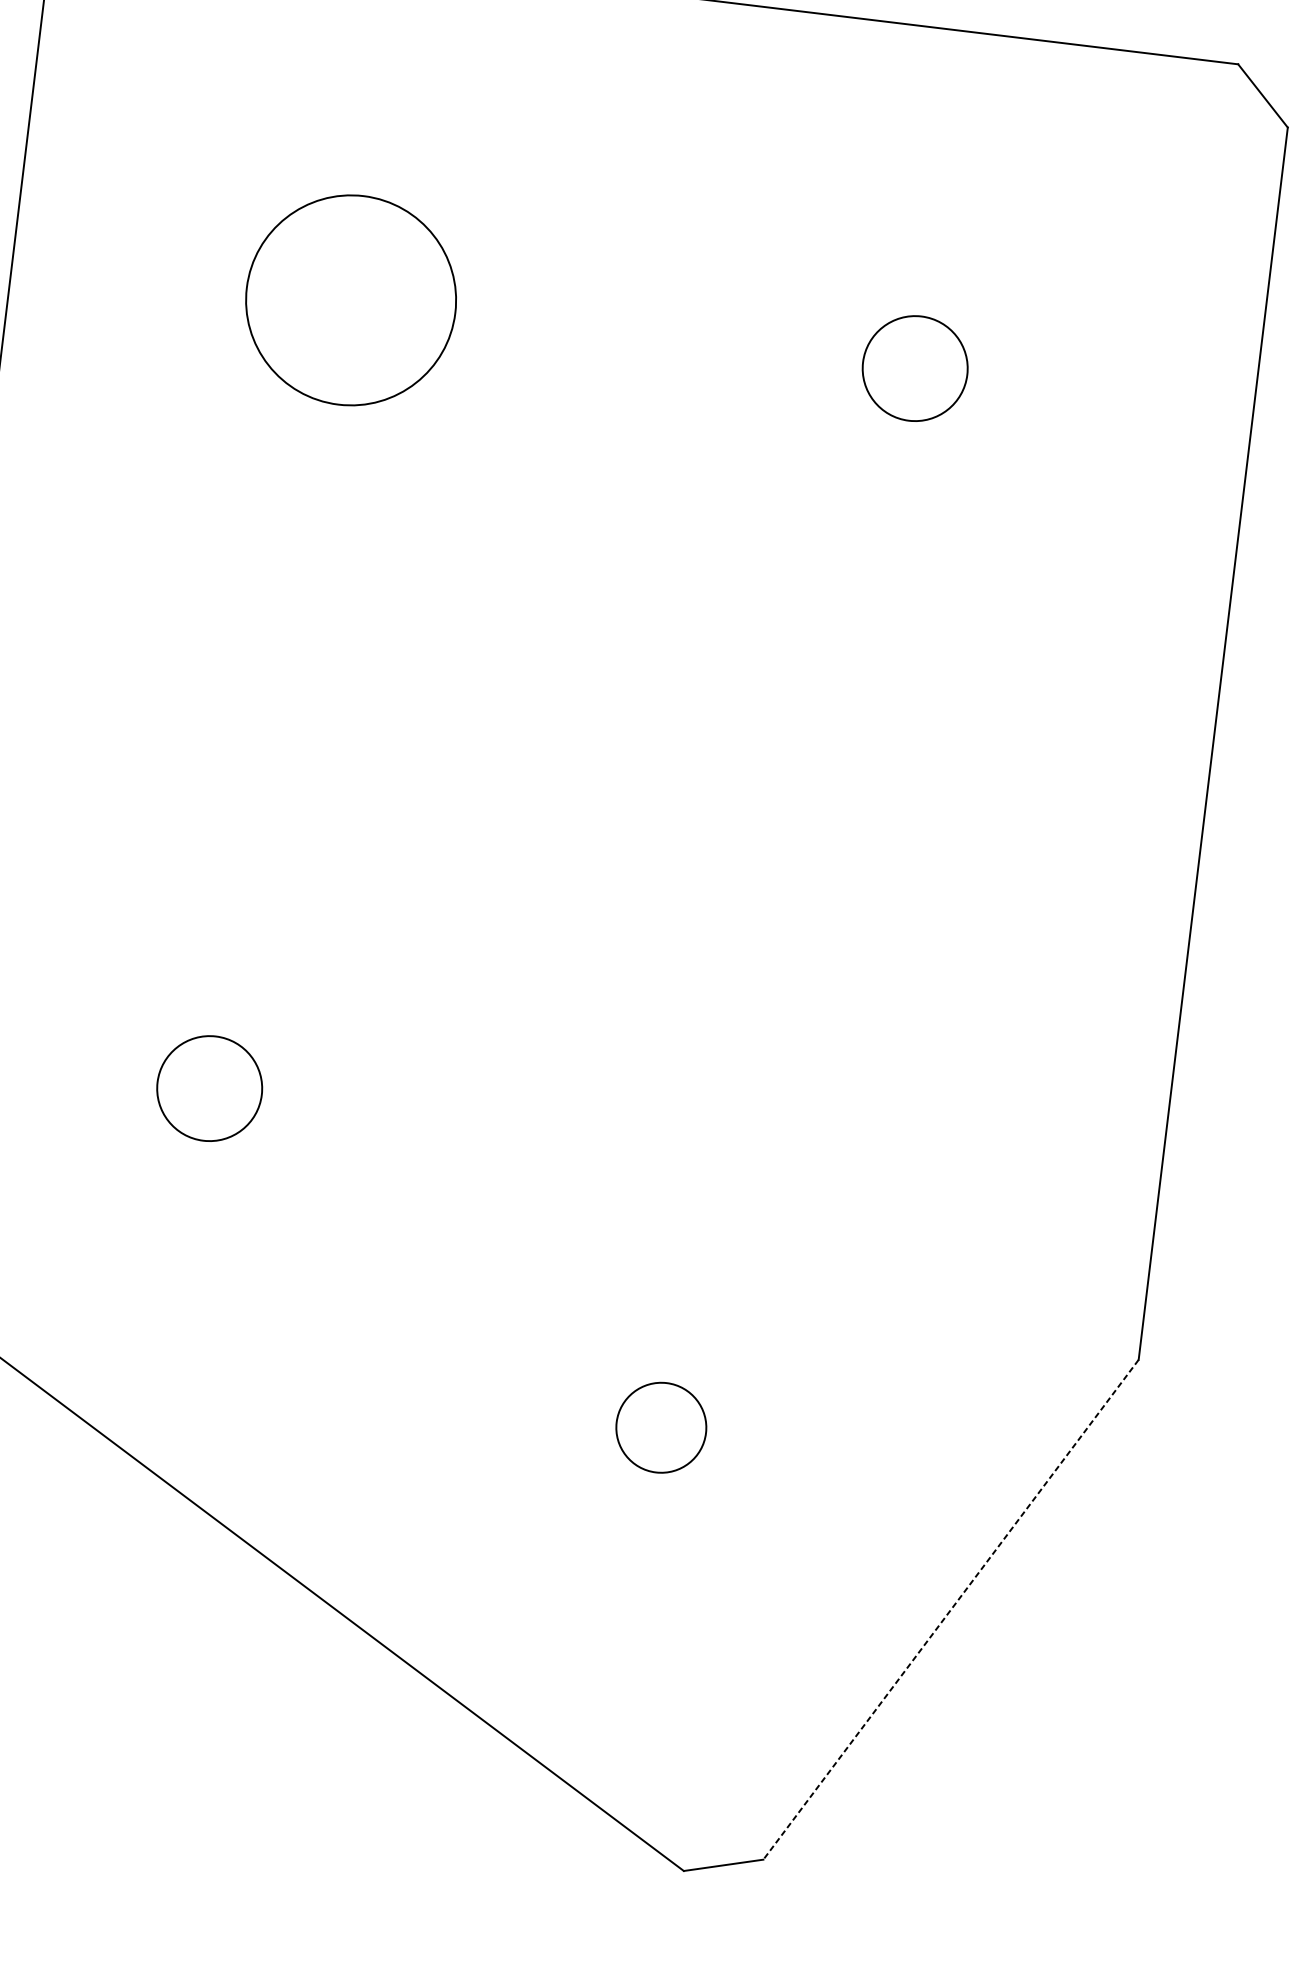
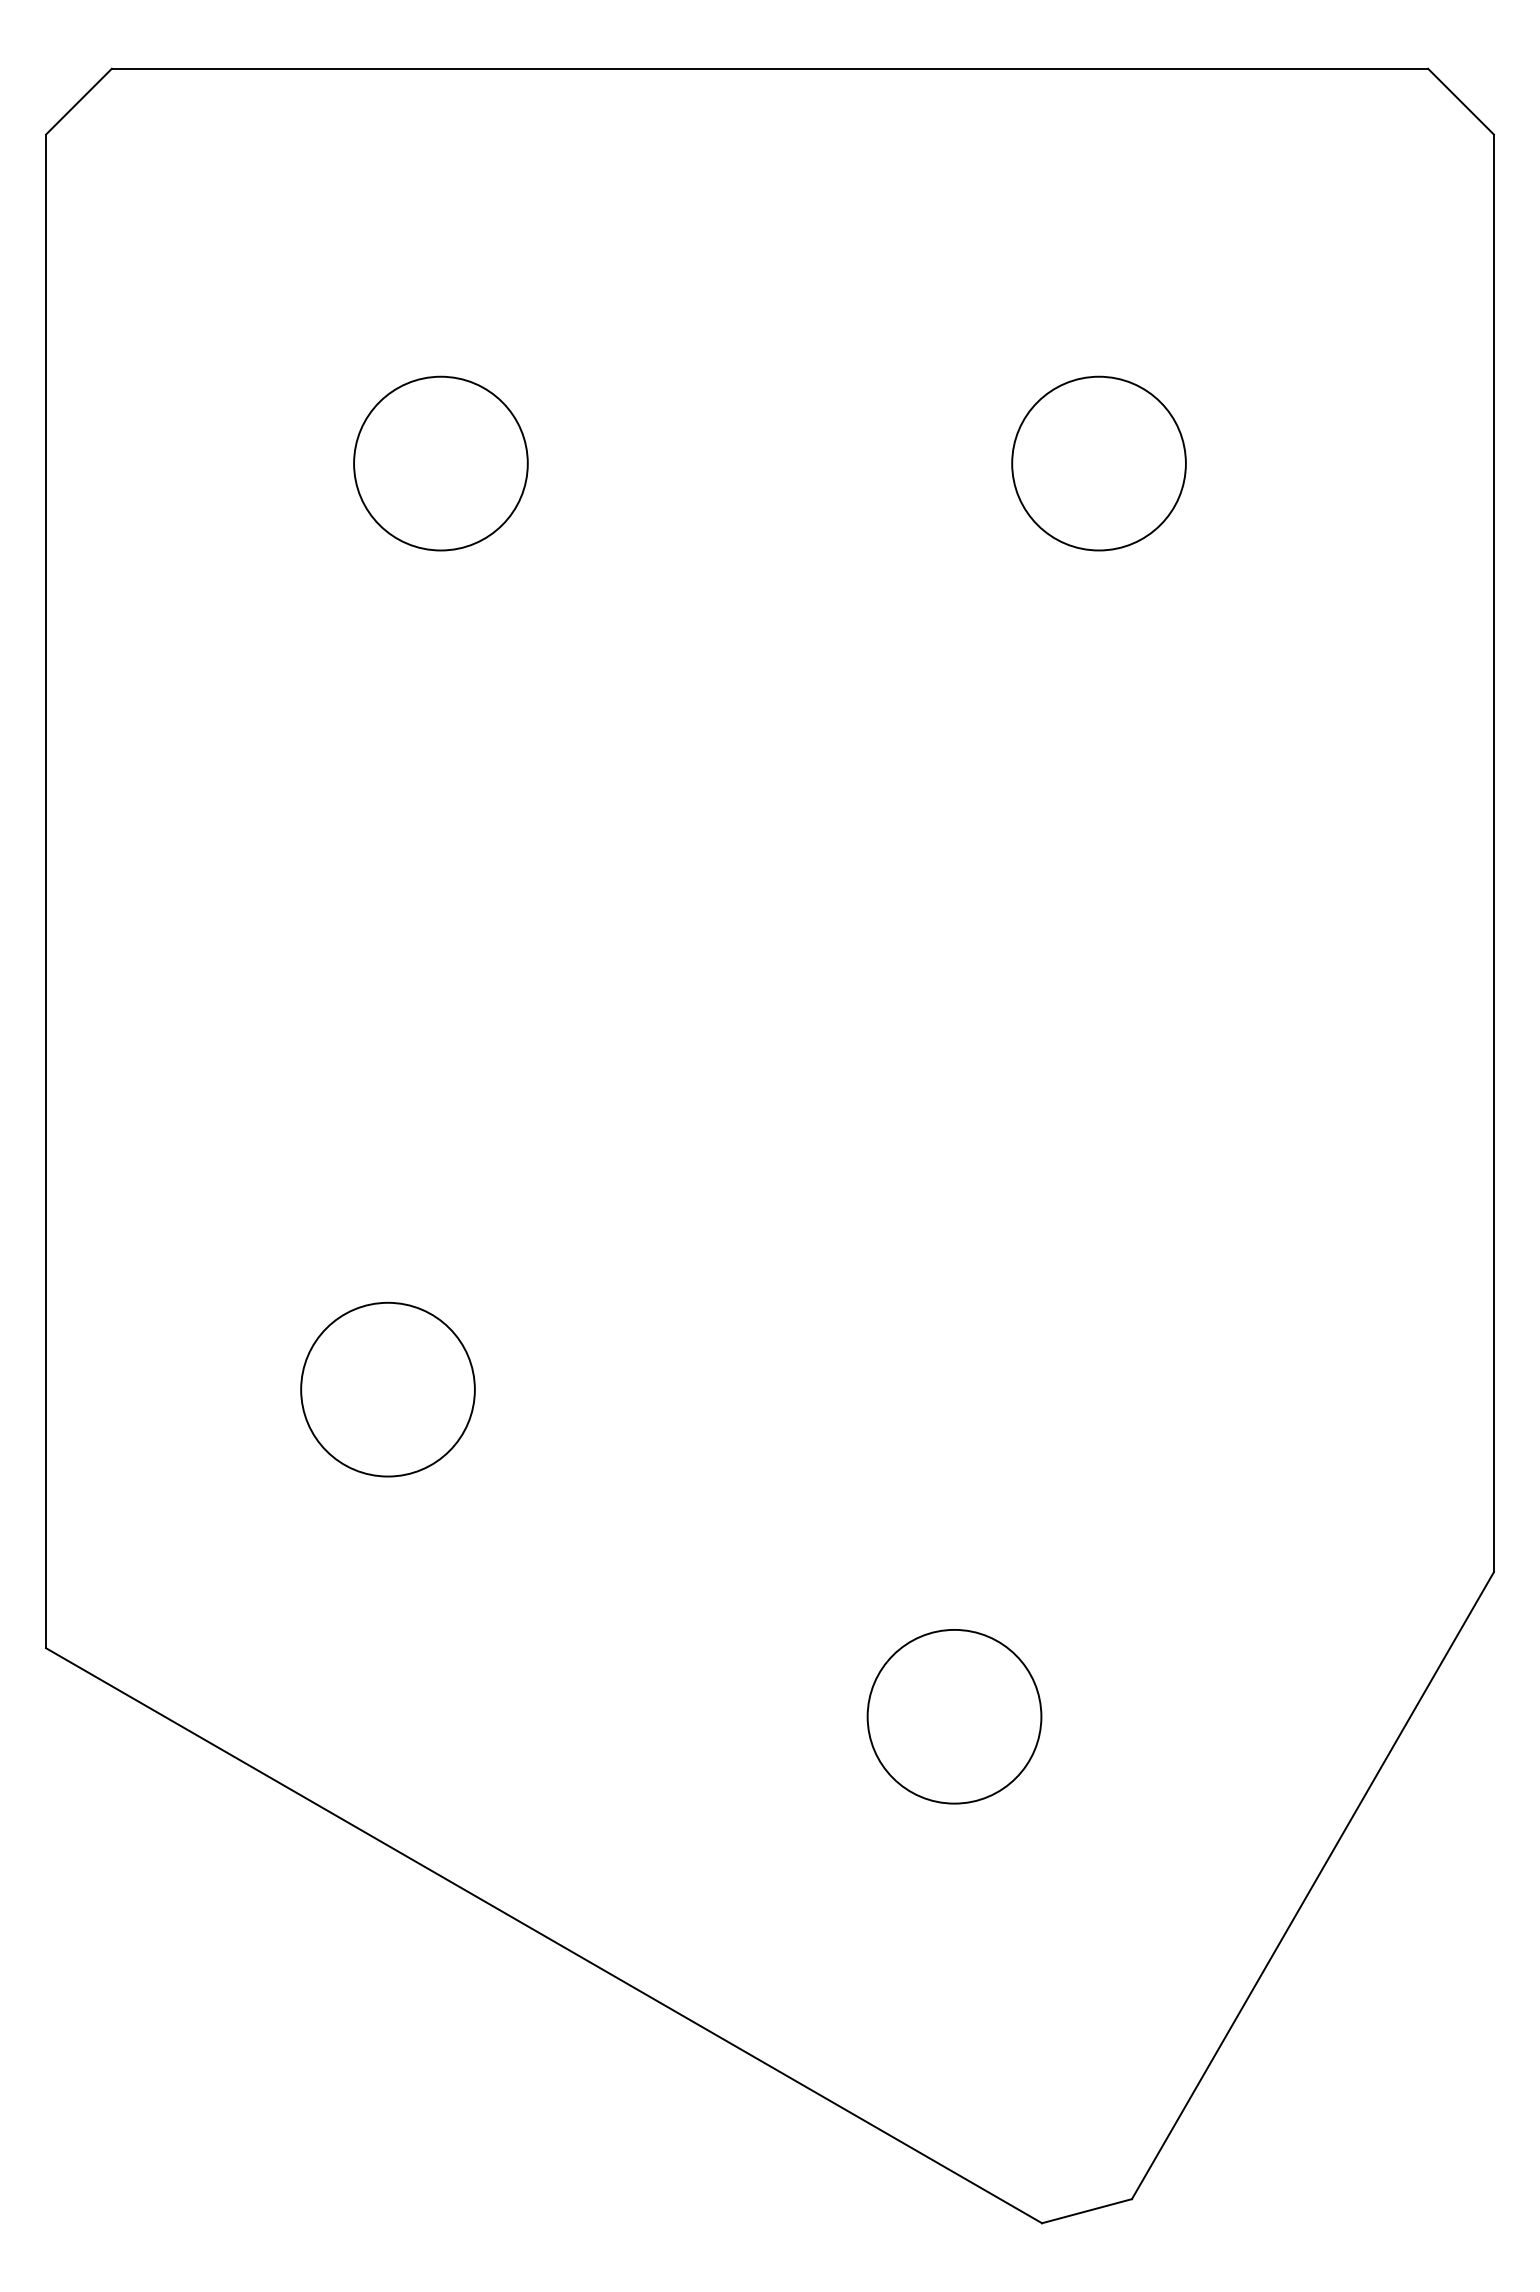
circle: (350, 300) -> (440, 463), size x0.71
circle: (914, 368) -> (1098, 463), size x1.43
circle: (209, 1088) -> (387, 1389), size x1.43
circle: (661, 1427) -> (954, 1716), size x1.67
line: (950, 1609) -> (1312, 1885), dashed -> solid

